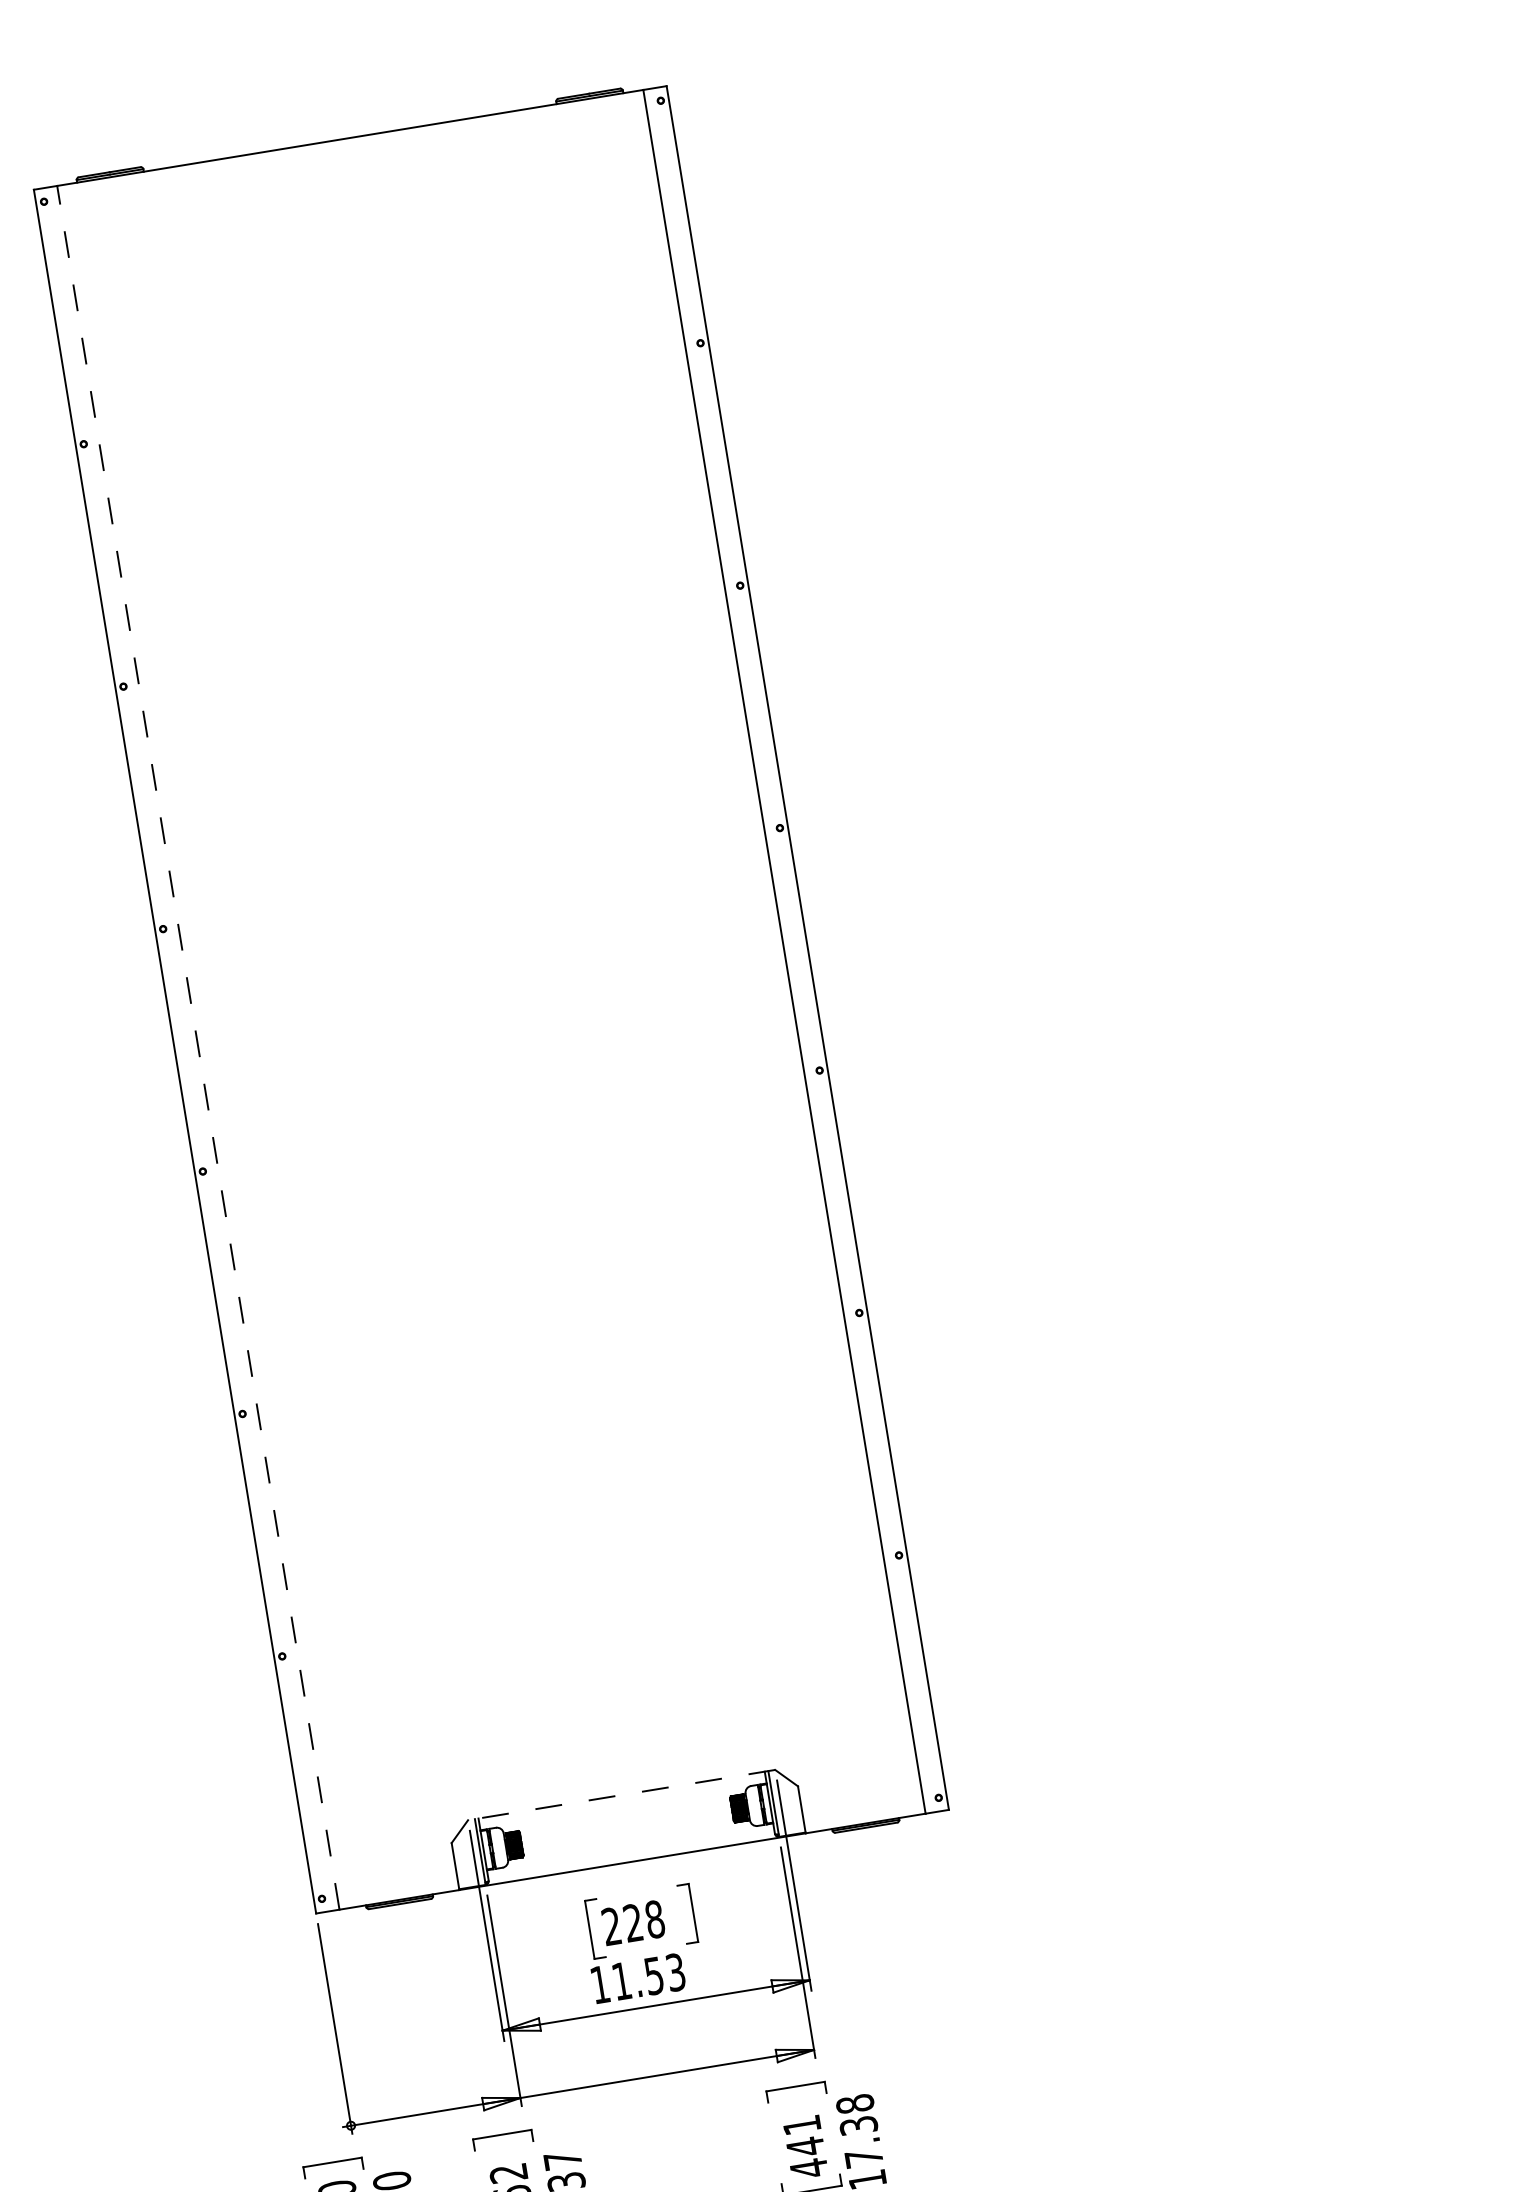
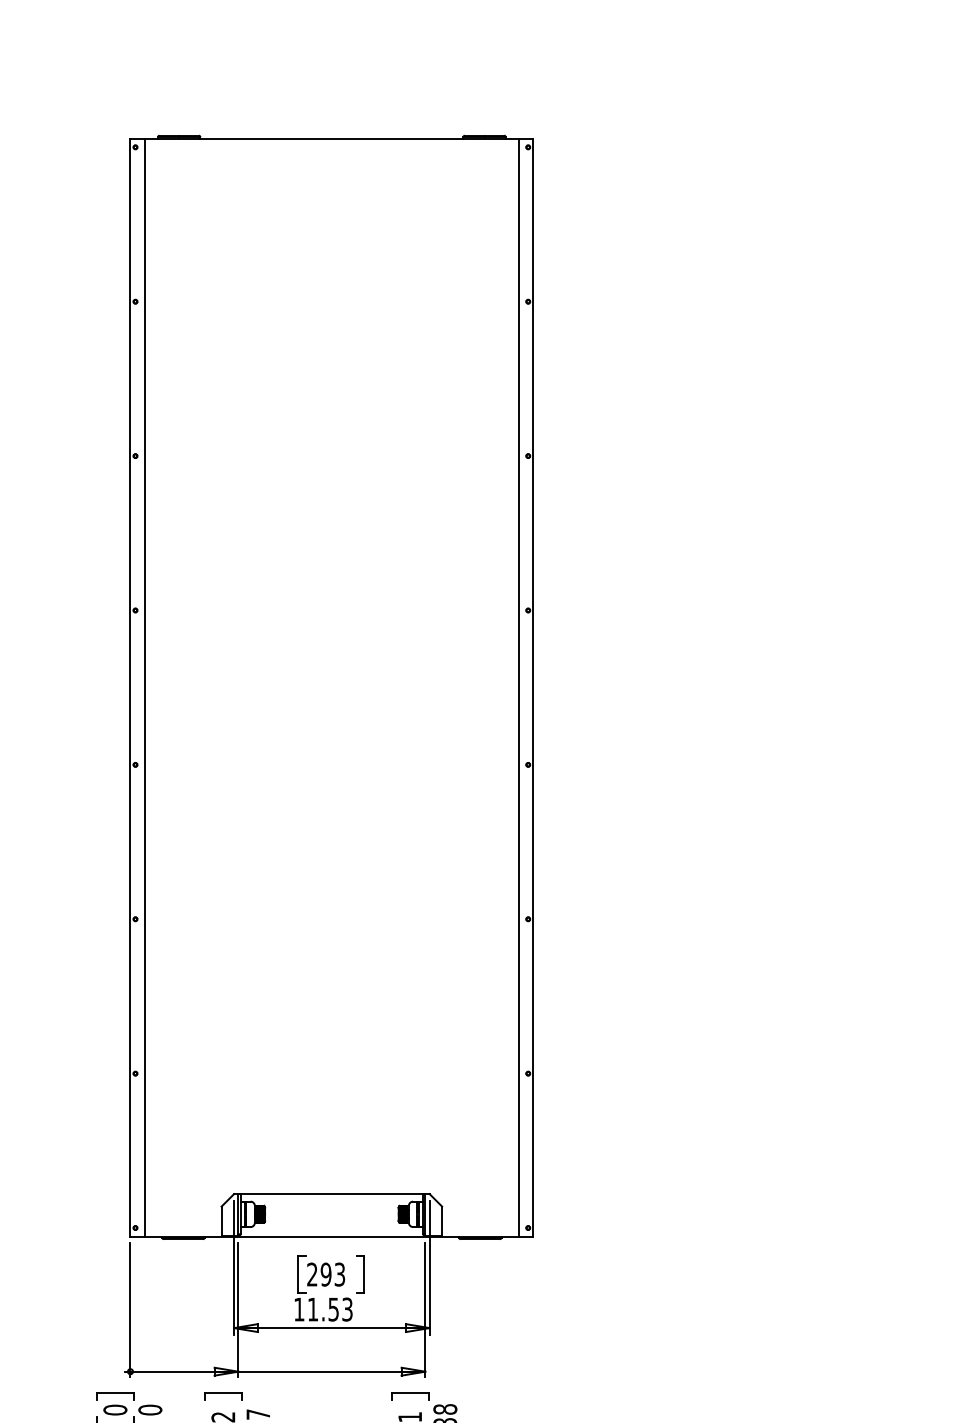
line: (198, 1047) -> (145, 687), dashed -> solid
line: (621, 1795) -> (331, 1194), dashed -> solid
text: (643, 1921) -> (332, 1274), 228 -> 293

